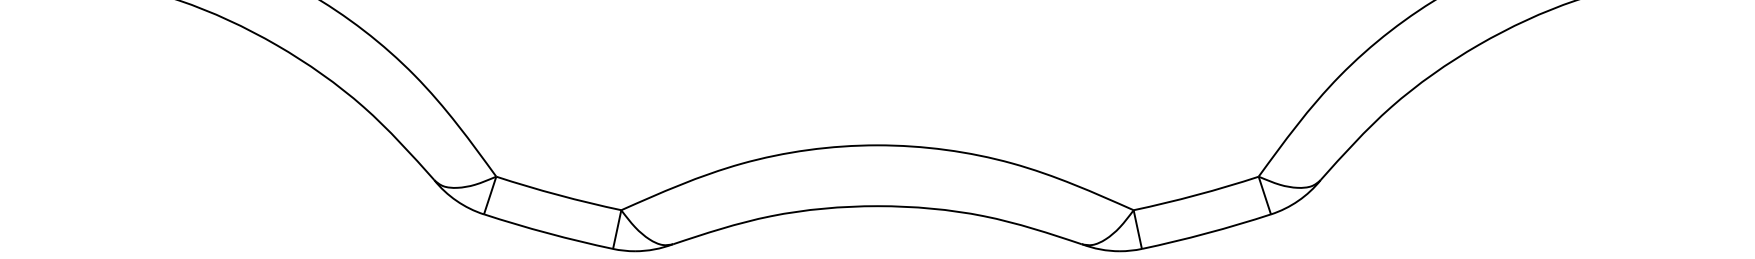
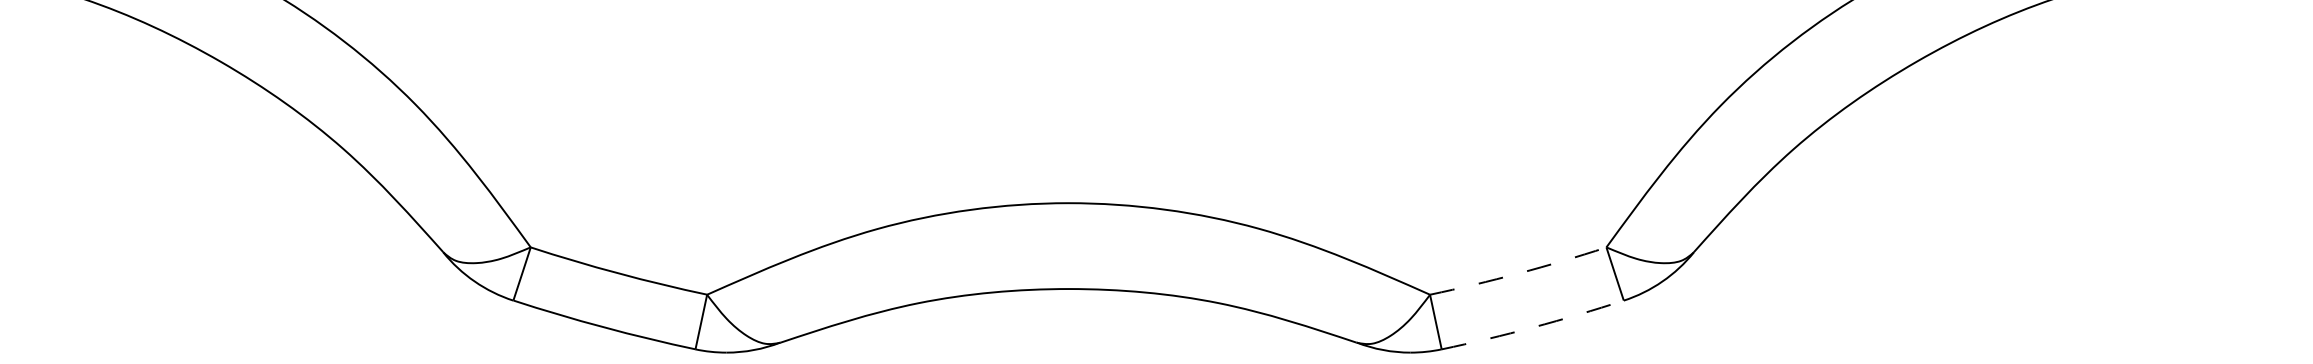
arc: (1196, 195) -> (1518, 273), solid -> dashed
arc: (1206, 233) -> (1532, 327), solid -> dashed

